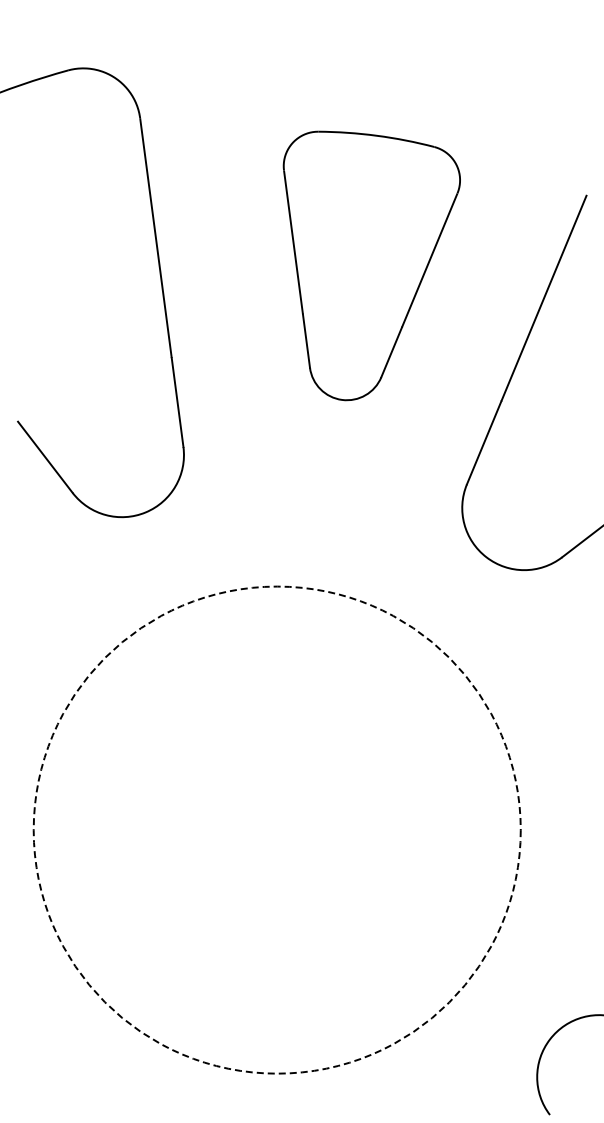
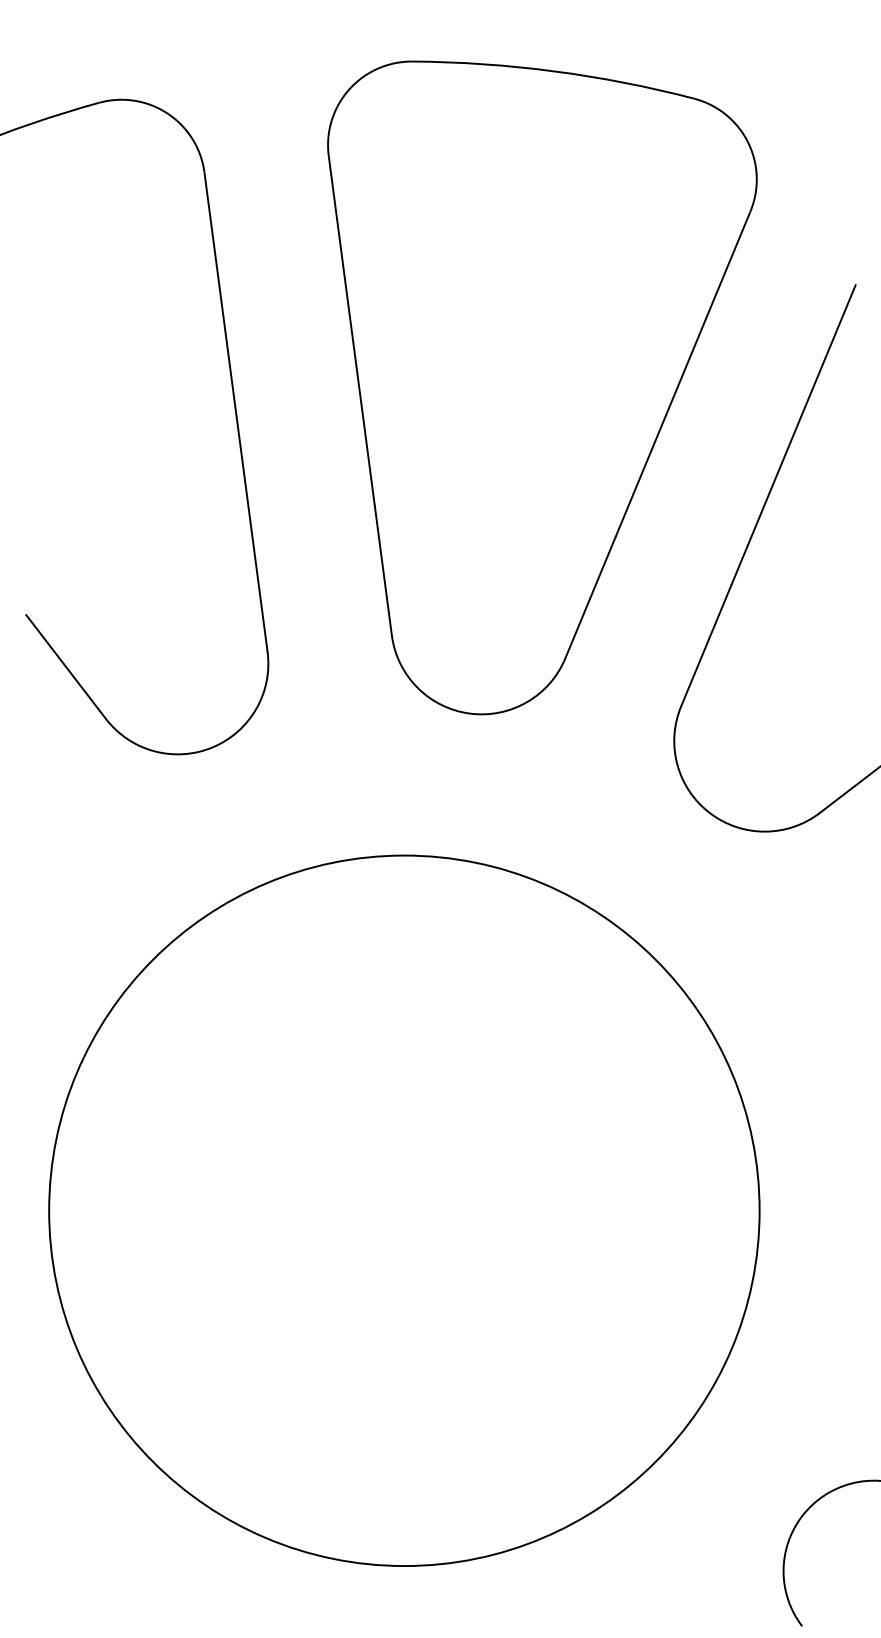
part: (371, 265) -> (541, 387), size x1.67
circle: (276, 829) -> (403, 1209), dashed -> solid

